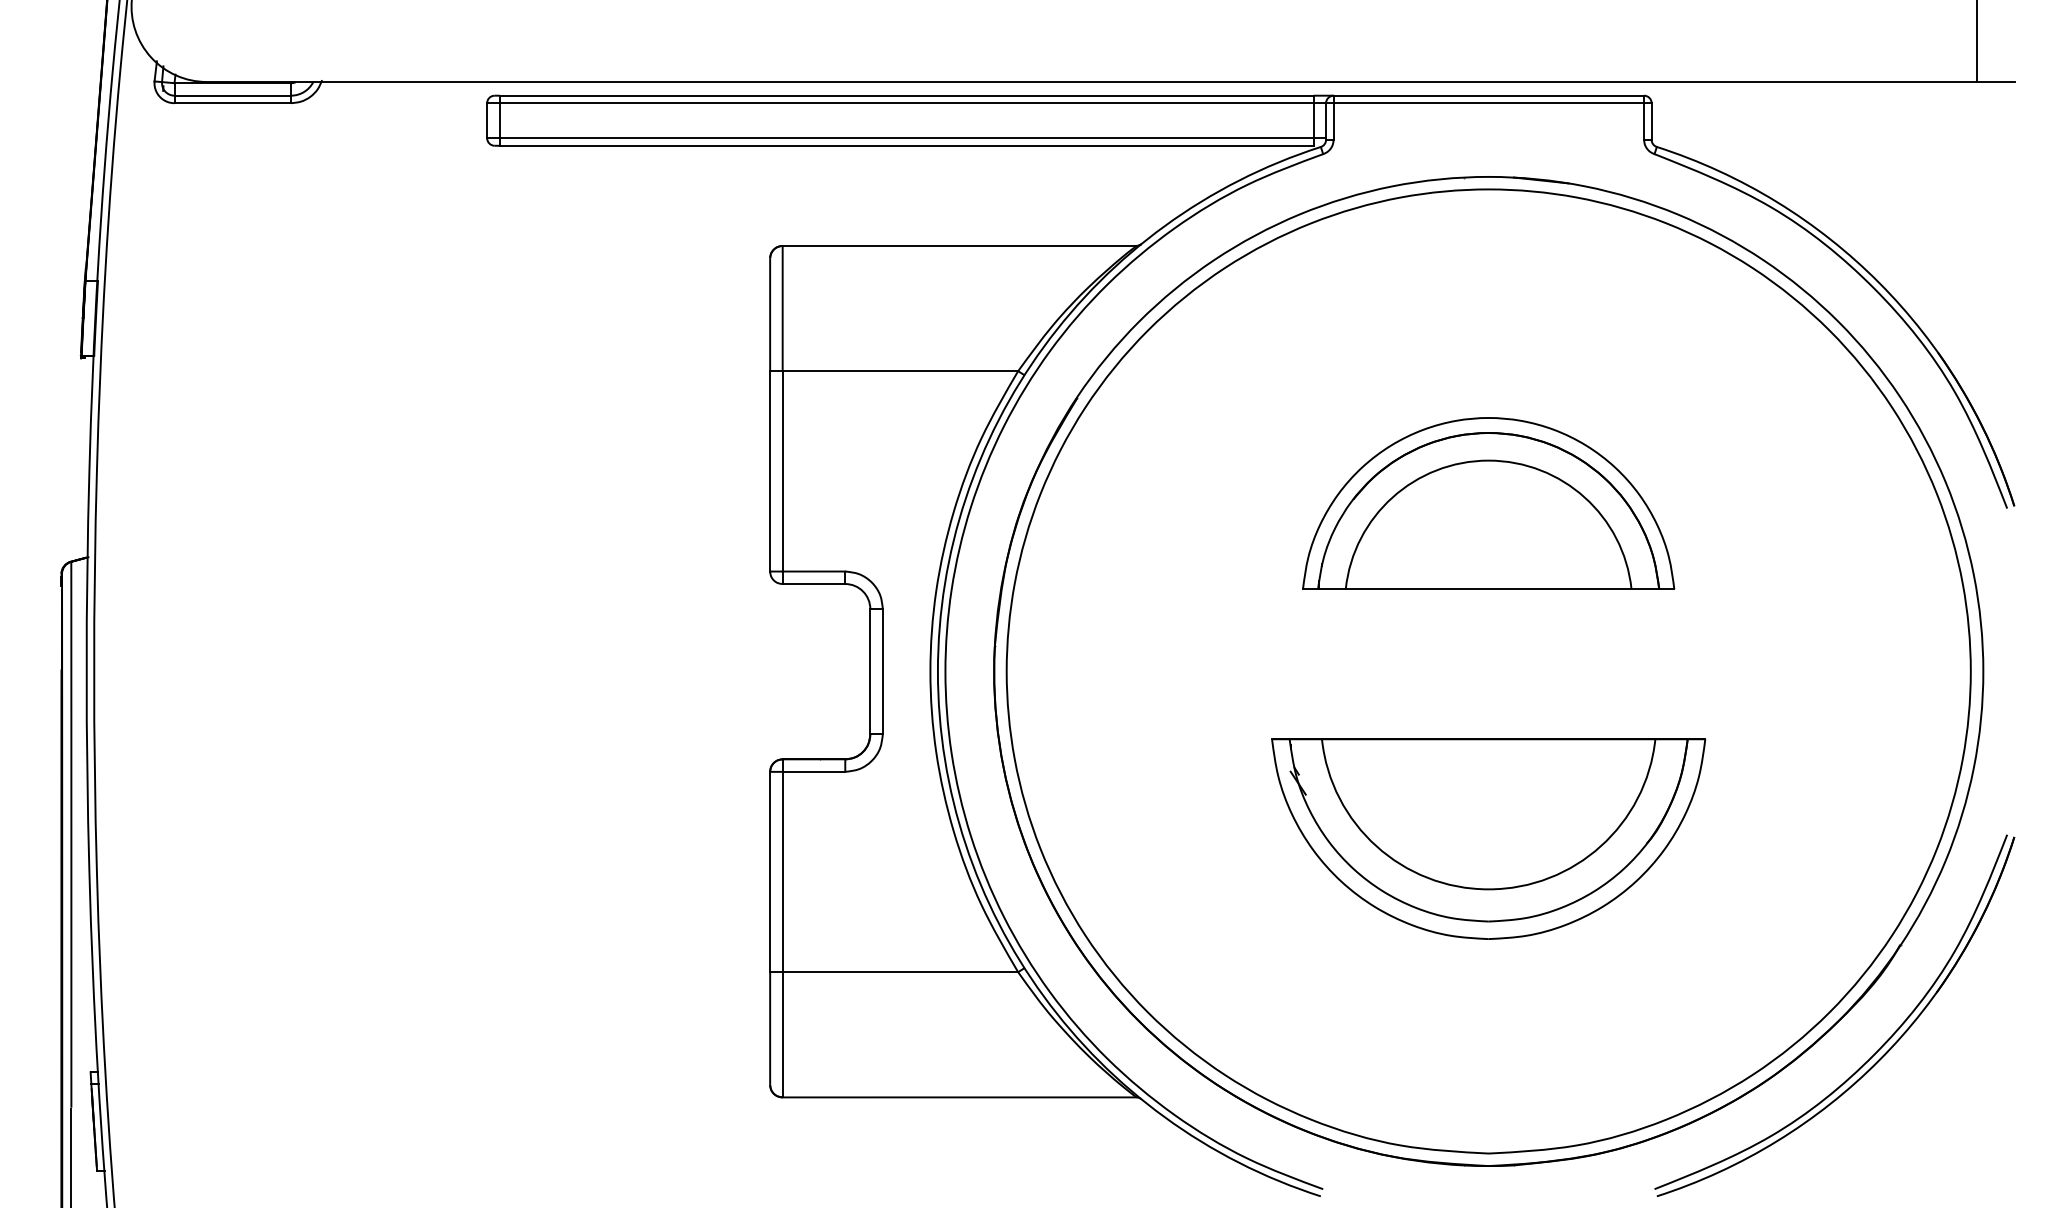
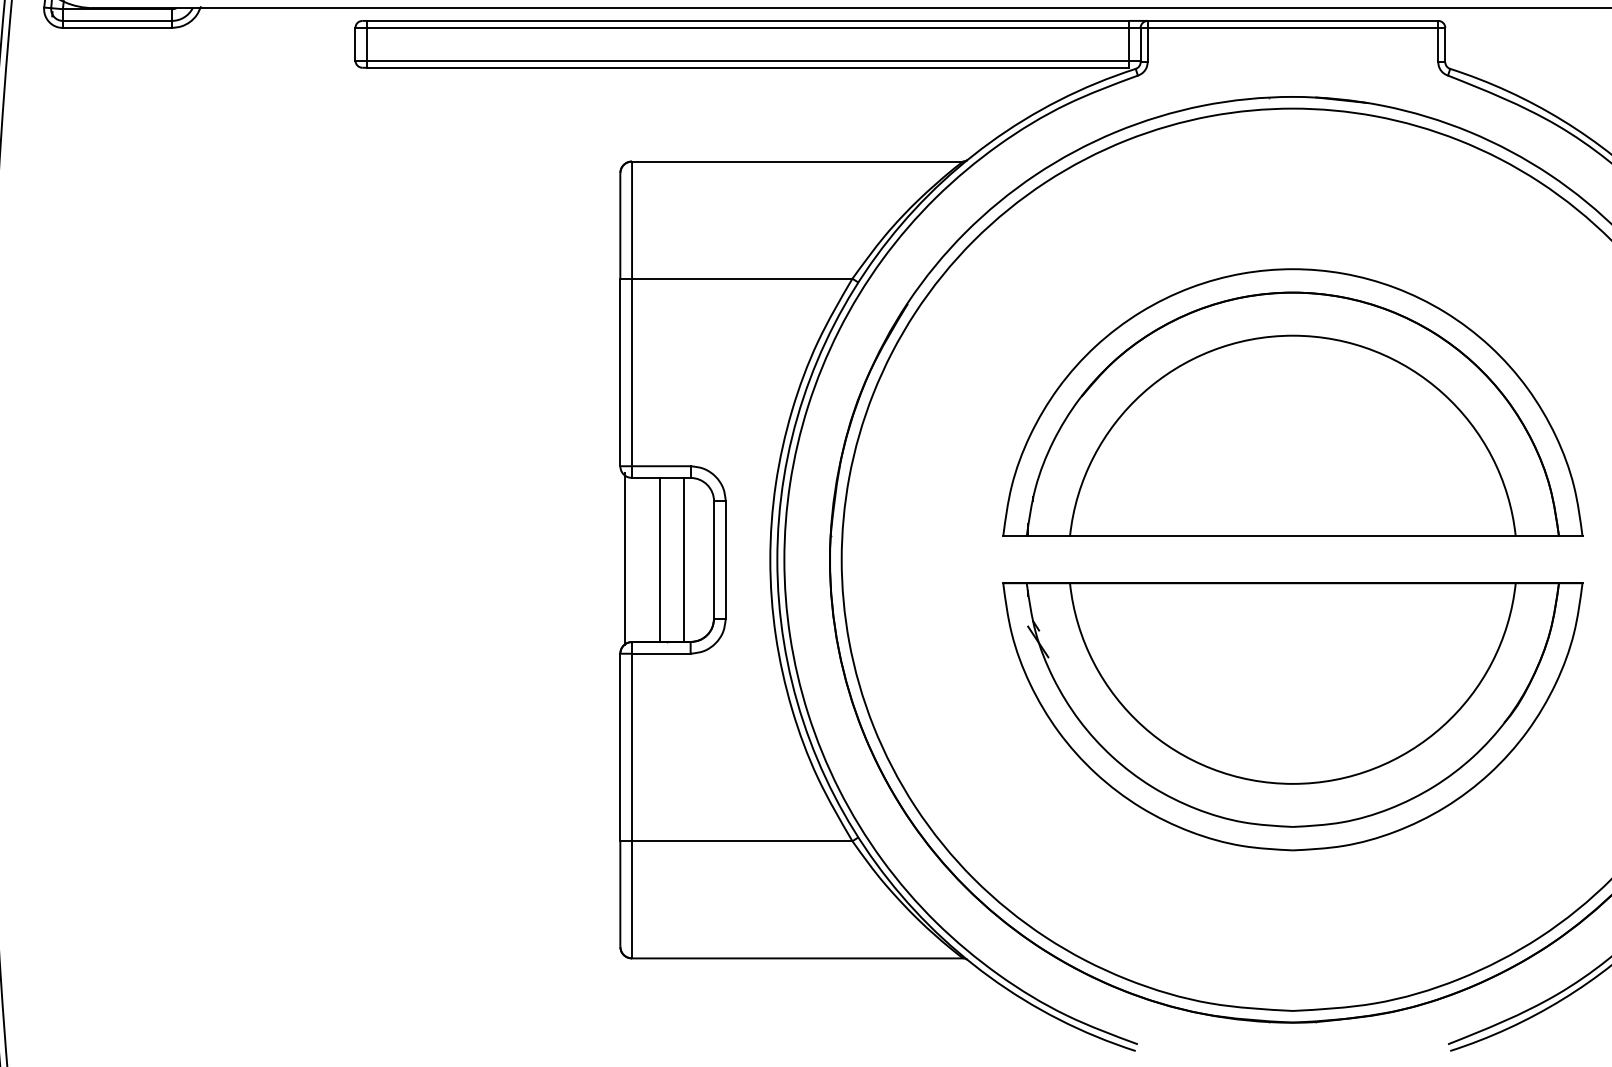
part: (1488, 503) -> (1292, 402), size x1.67
line: (775, 670) -> (625, 558), added
line: (812, 671) -> (659, 559), added
line: (837, 671) -> (683, 559), added
part: (1488, 838) -> (1292, 716), size x1.43

